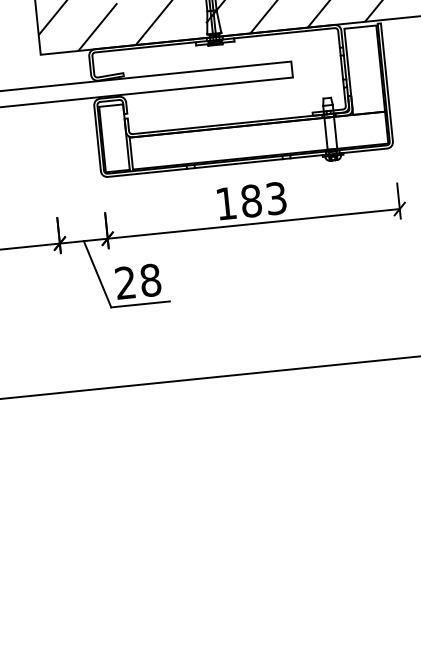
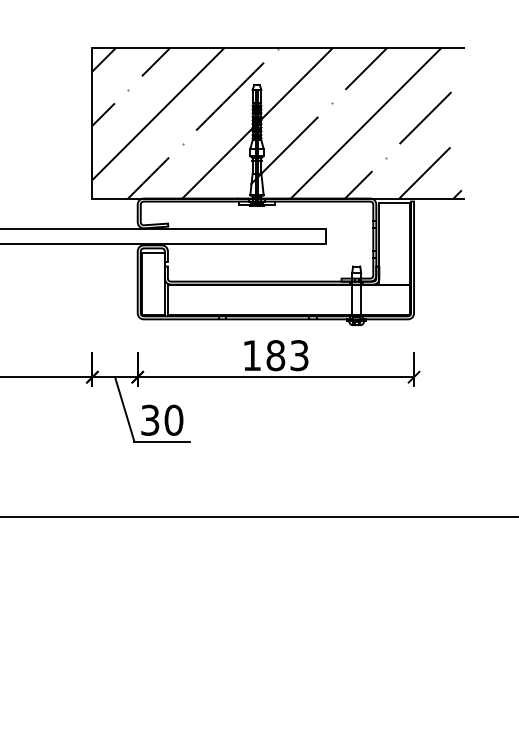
text: (138, 281) -> (162, 420), 28 -> 30

